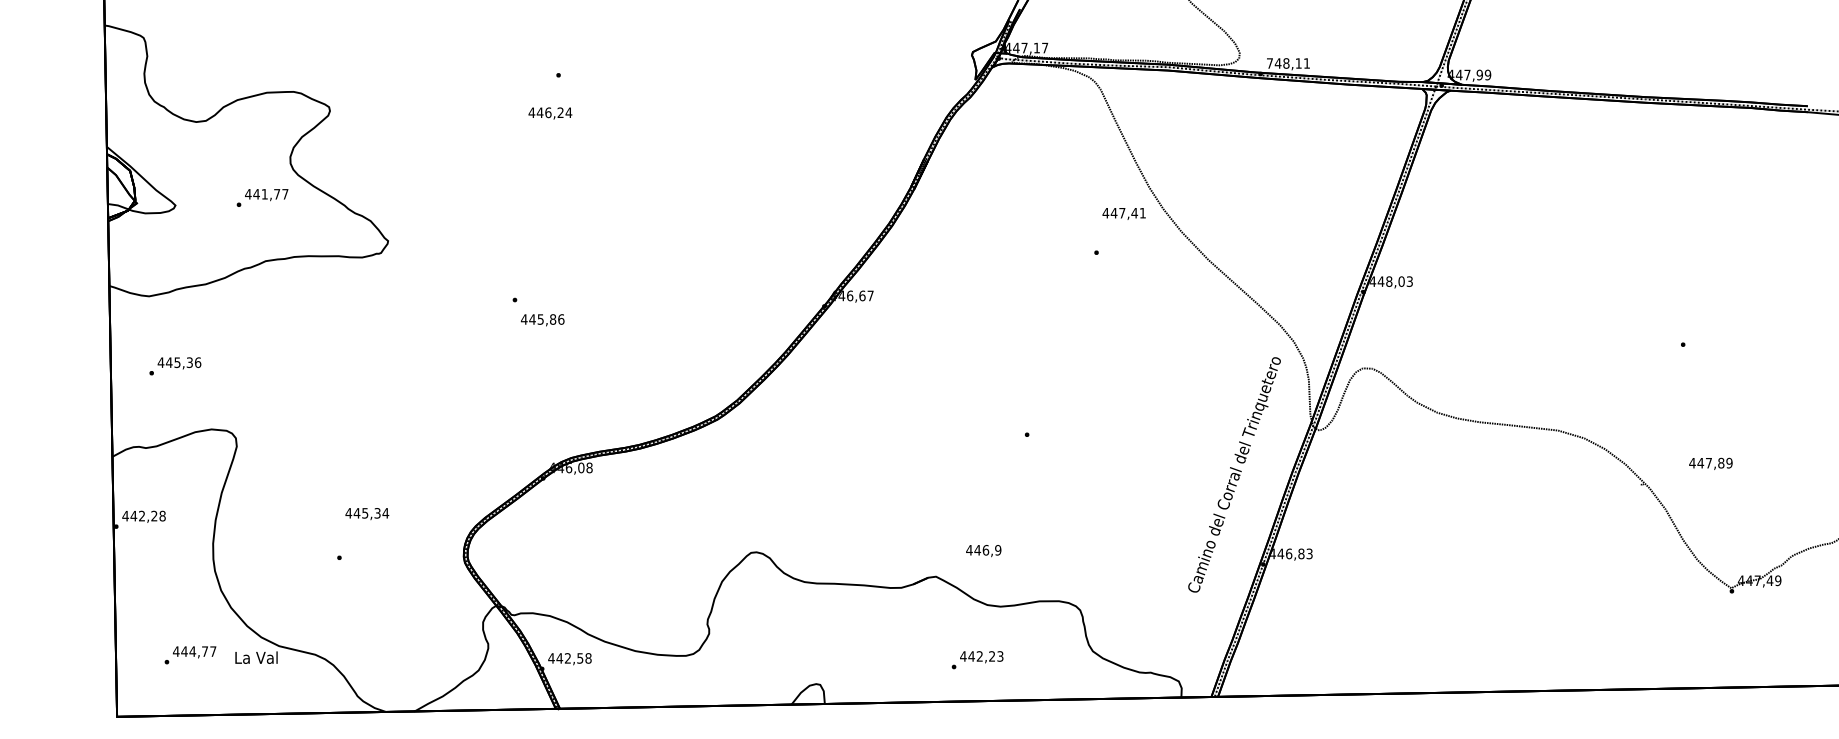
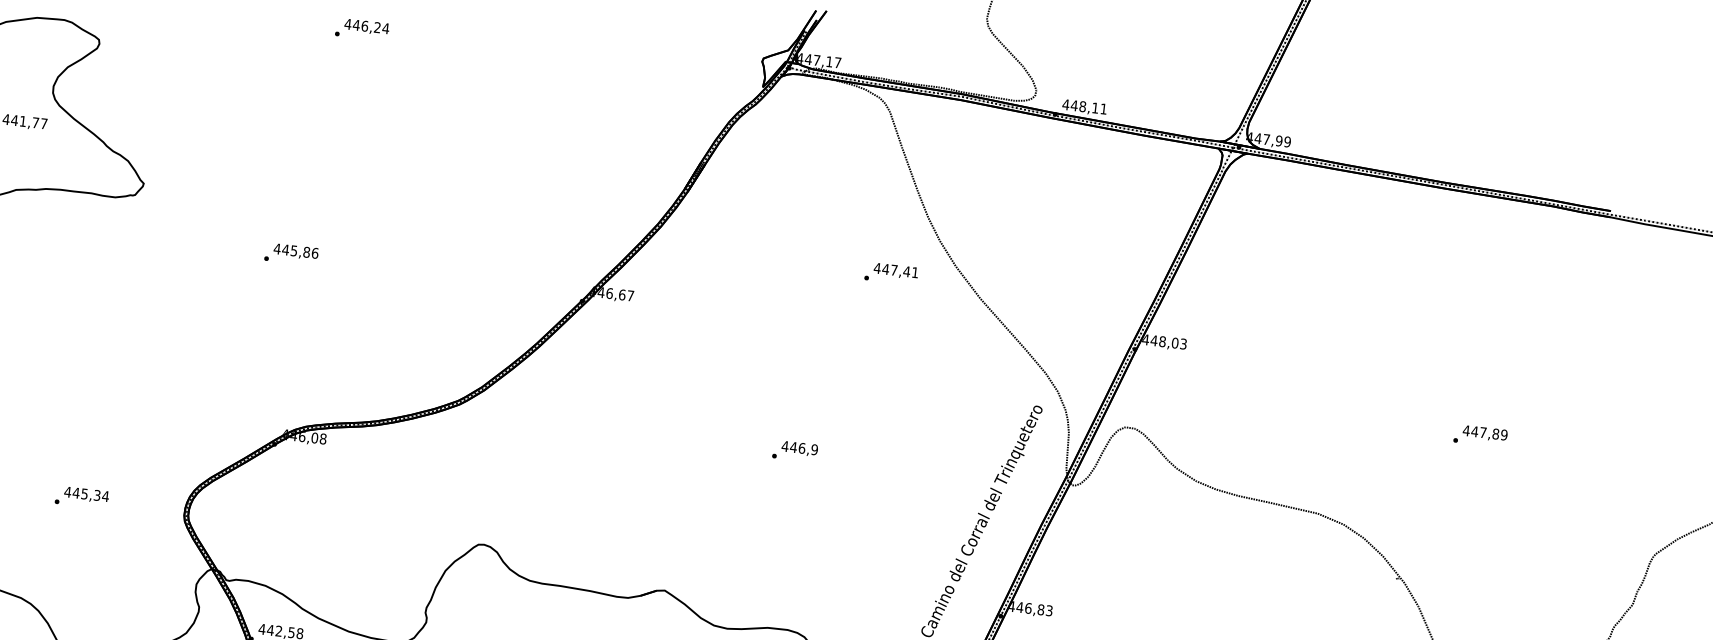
text: (1269, 63) -> (1065, 104), 748,11 -> 448,11
text: (550, 113) -> (367, 27), moved
text: (1123, 213) -> (895, 270), moved
text: (542, 320) -> (295, 252), moved
text: (1710, 463) -> (1484, 433), moved
text: (367, 514) -> (86, 495), moved
text: (983, 551) -> (799, 449), moved

